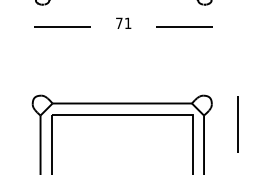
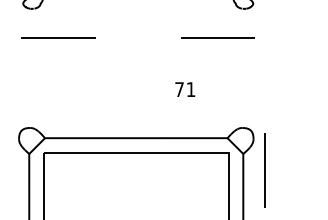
text: (123, 22) -> (185, 88), moved
line: (237, 124) -> (264, 170), moved

